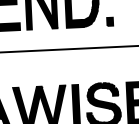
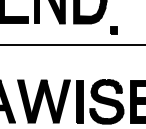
part: (109, 21) -> (113, 30), moved

